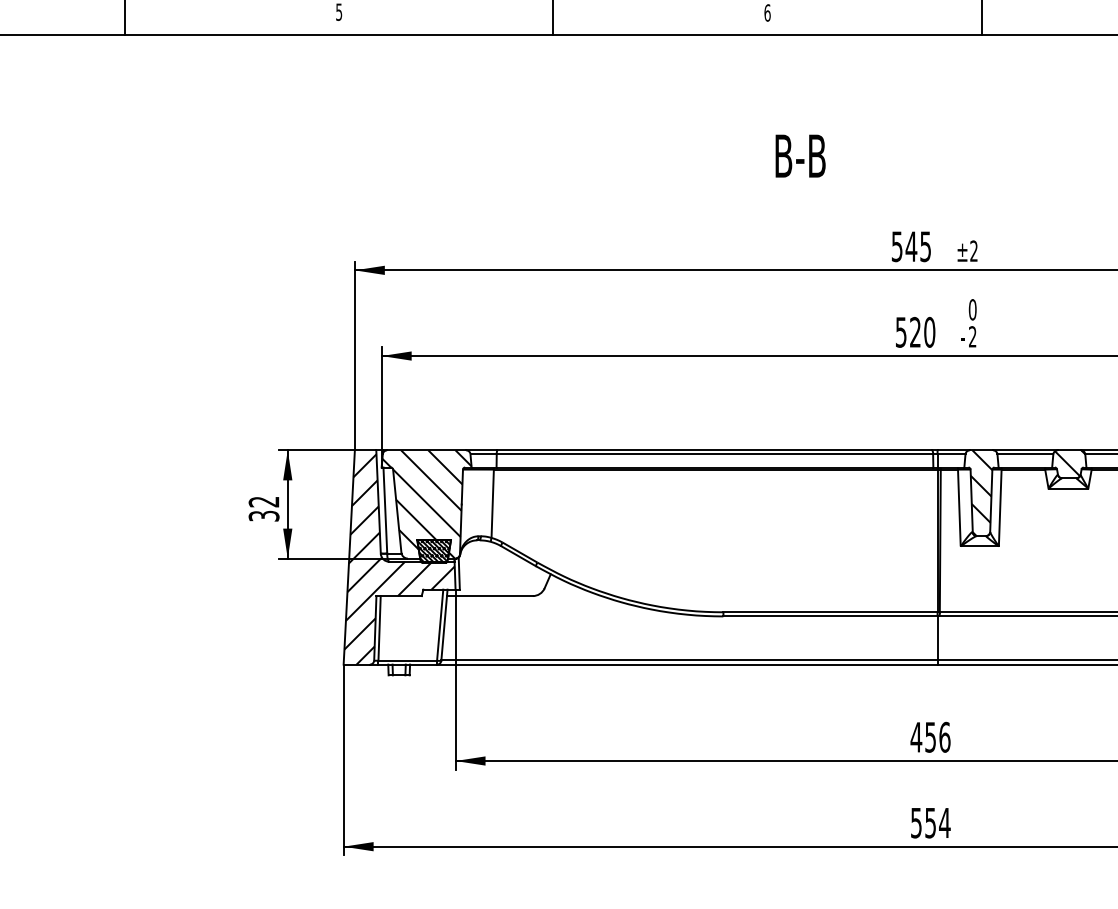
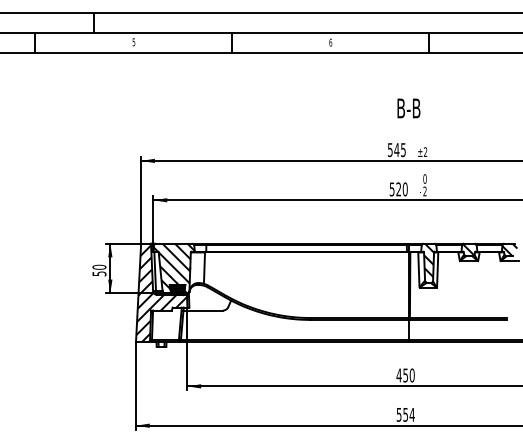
text: (799, 156) -> (408, 108), moved
text: (264, 508) -> (99, 270), 32 -> 50
text: (943, 737) -> (411, 375), 456 -> 450

